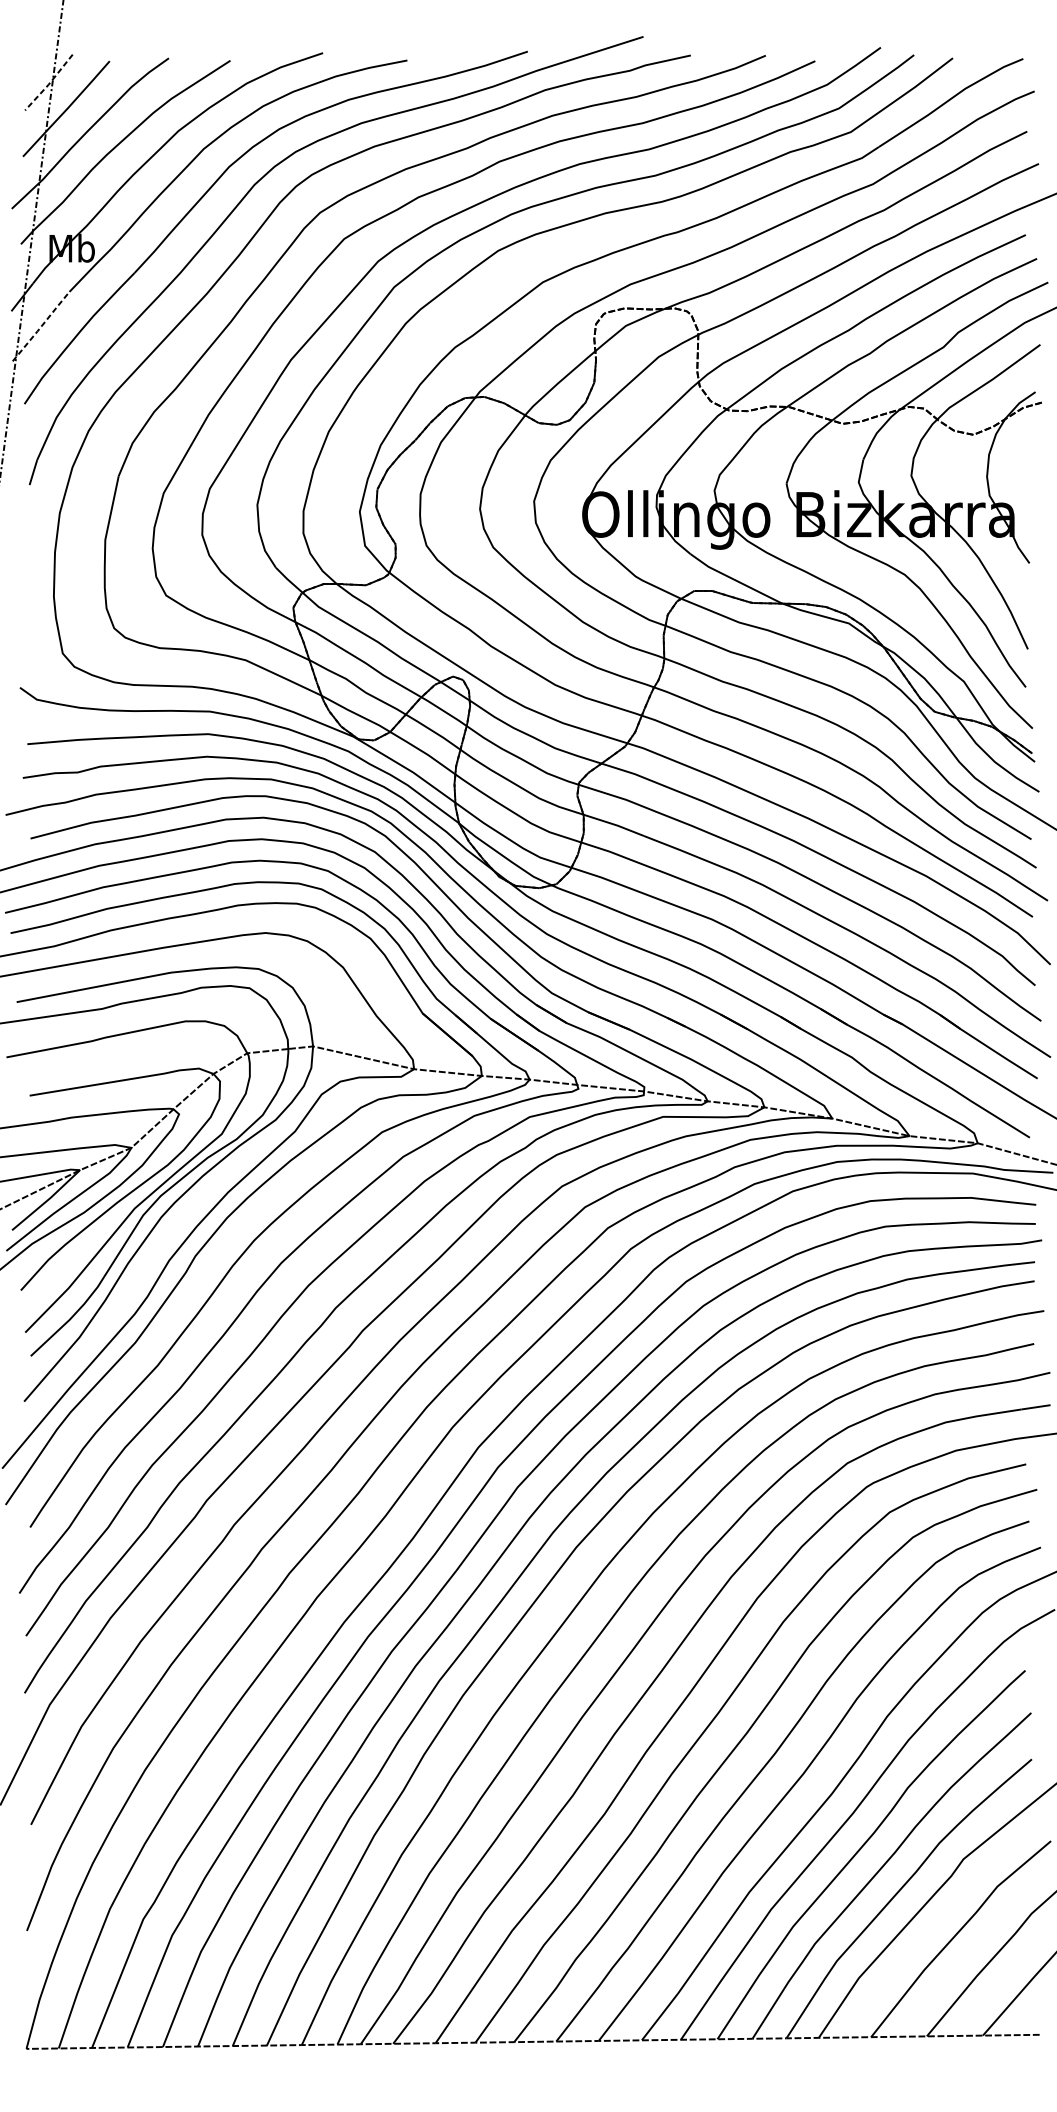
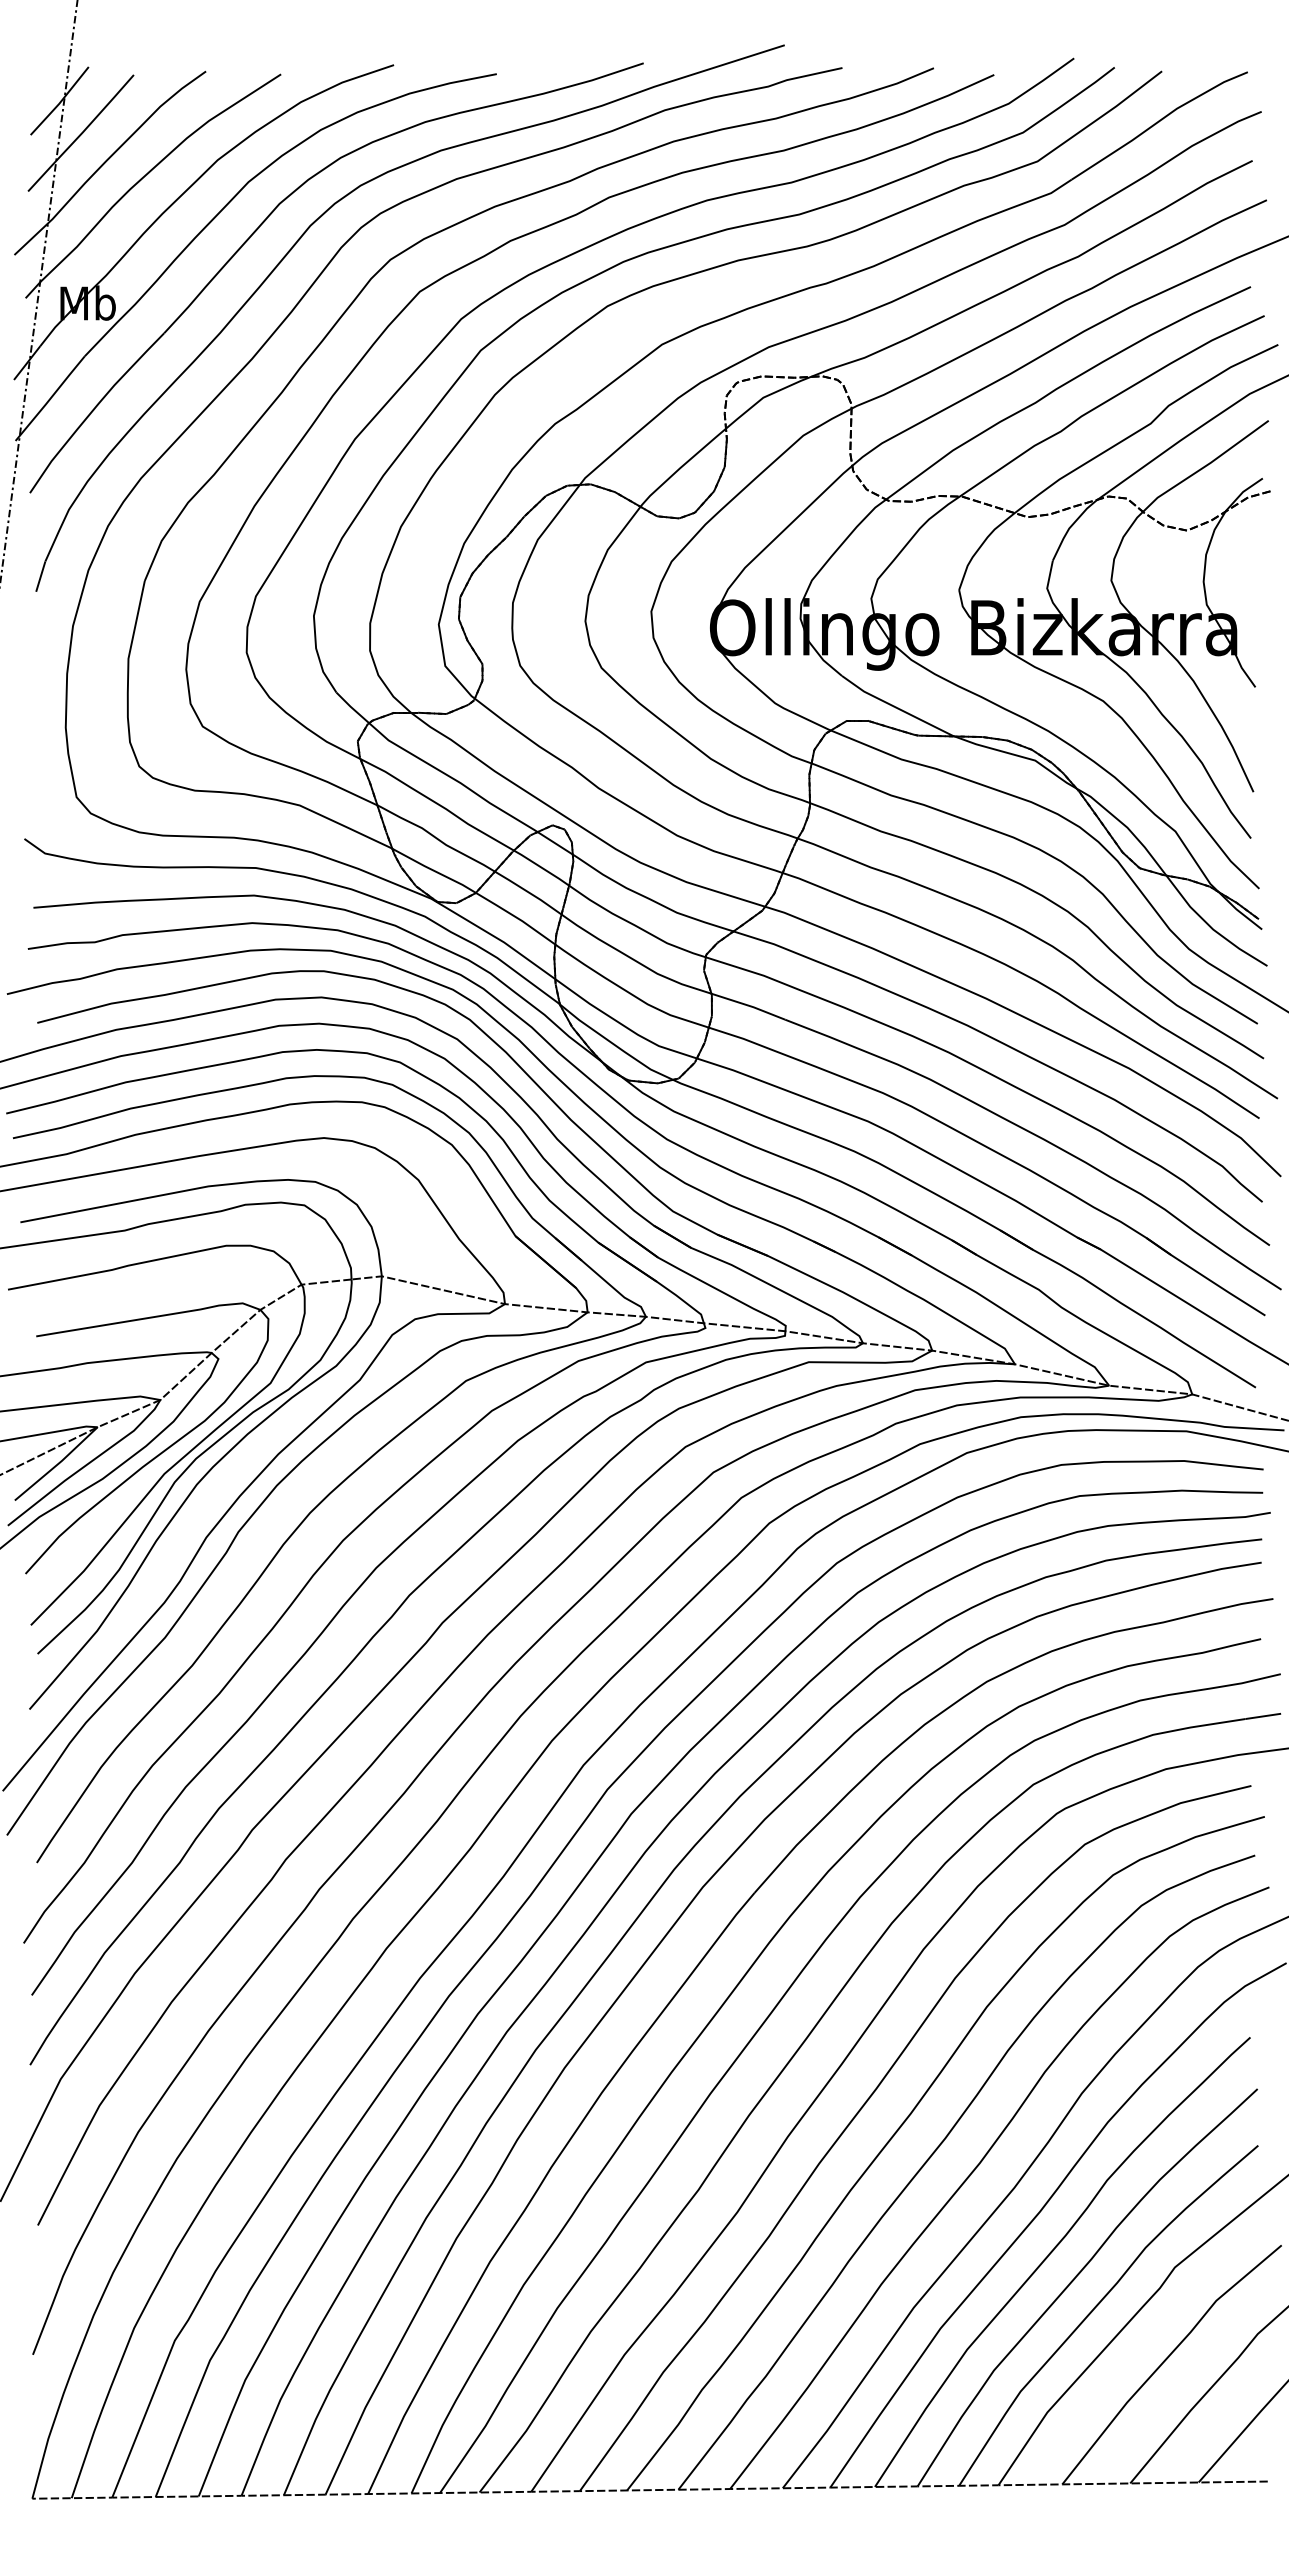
line: (49, 83) -> (60, 102), dashed -> solid
line: (41, 326) -> (50, 398), dashed -> solid

